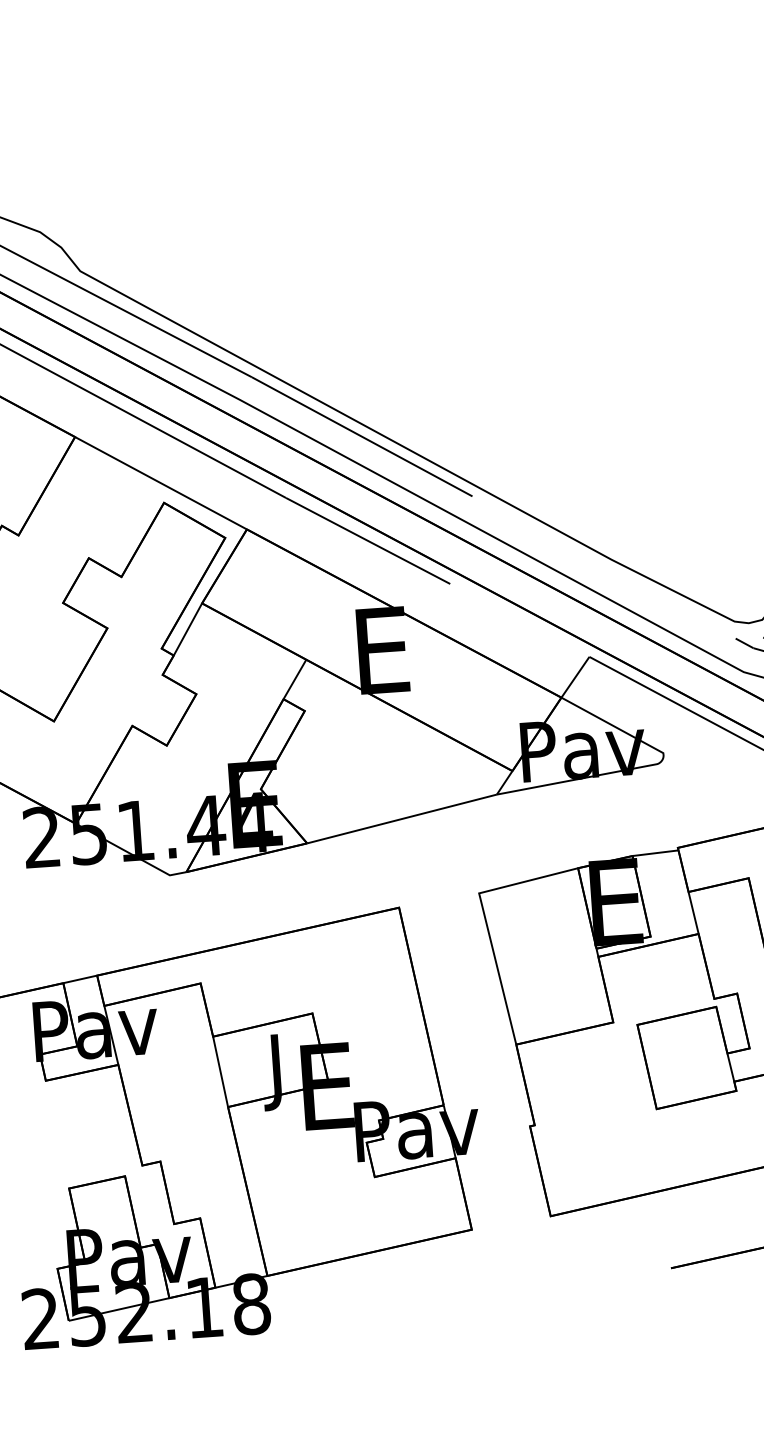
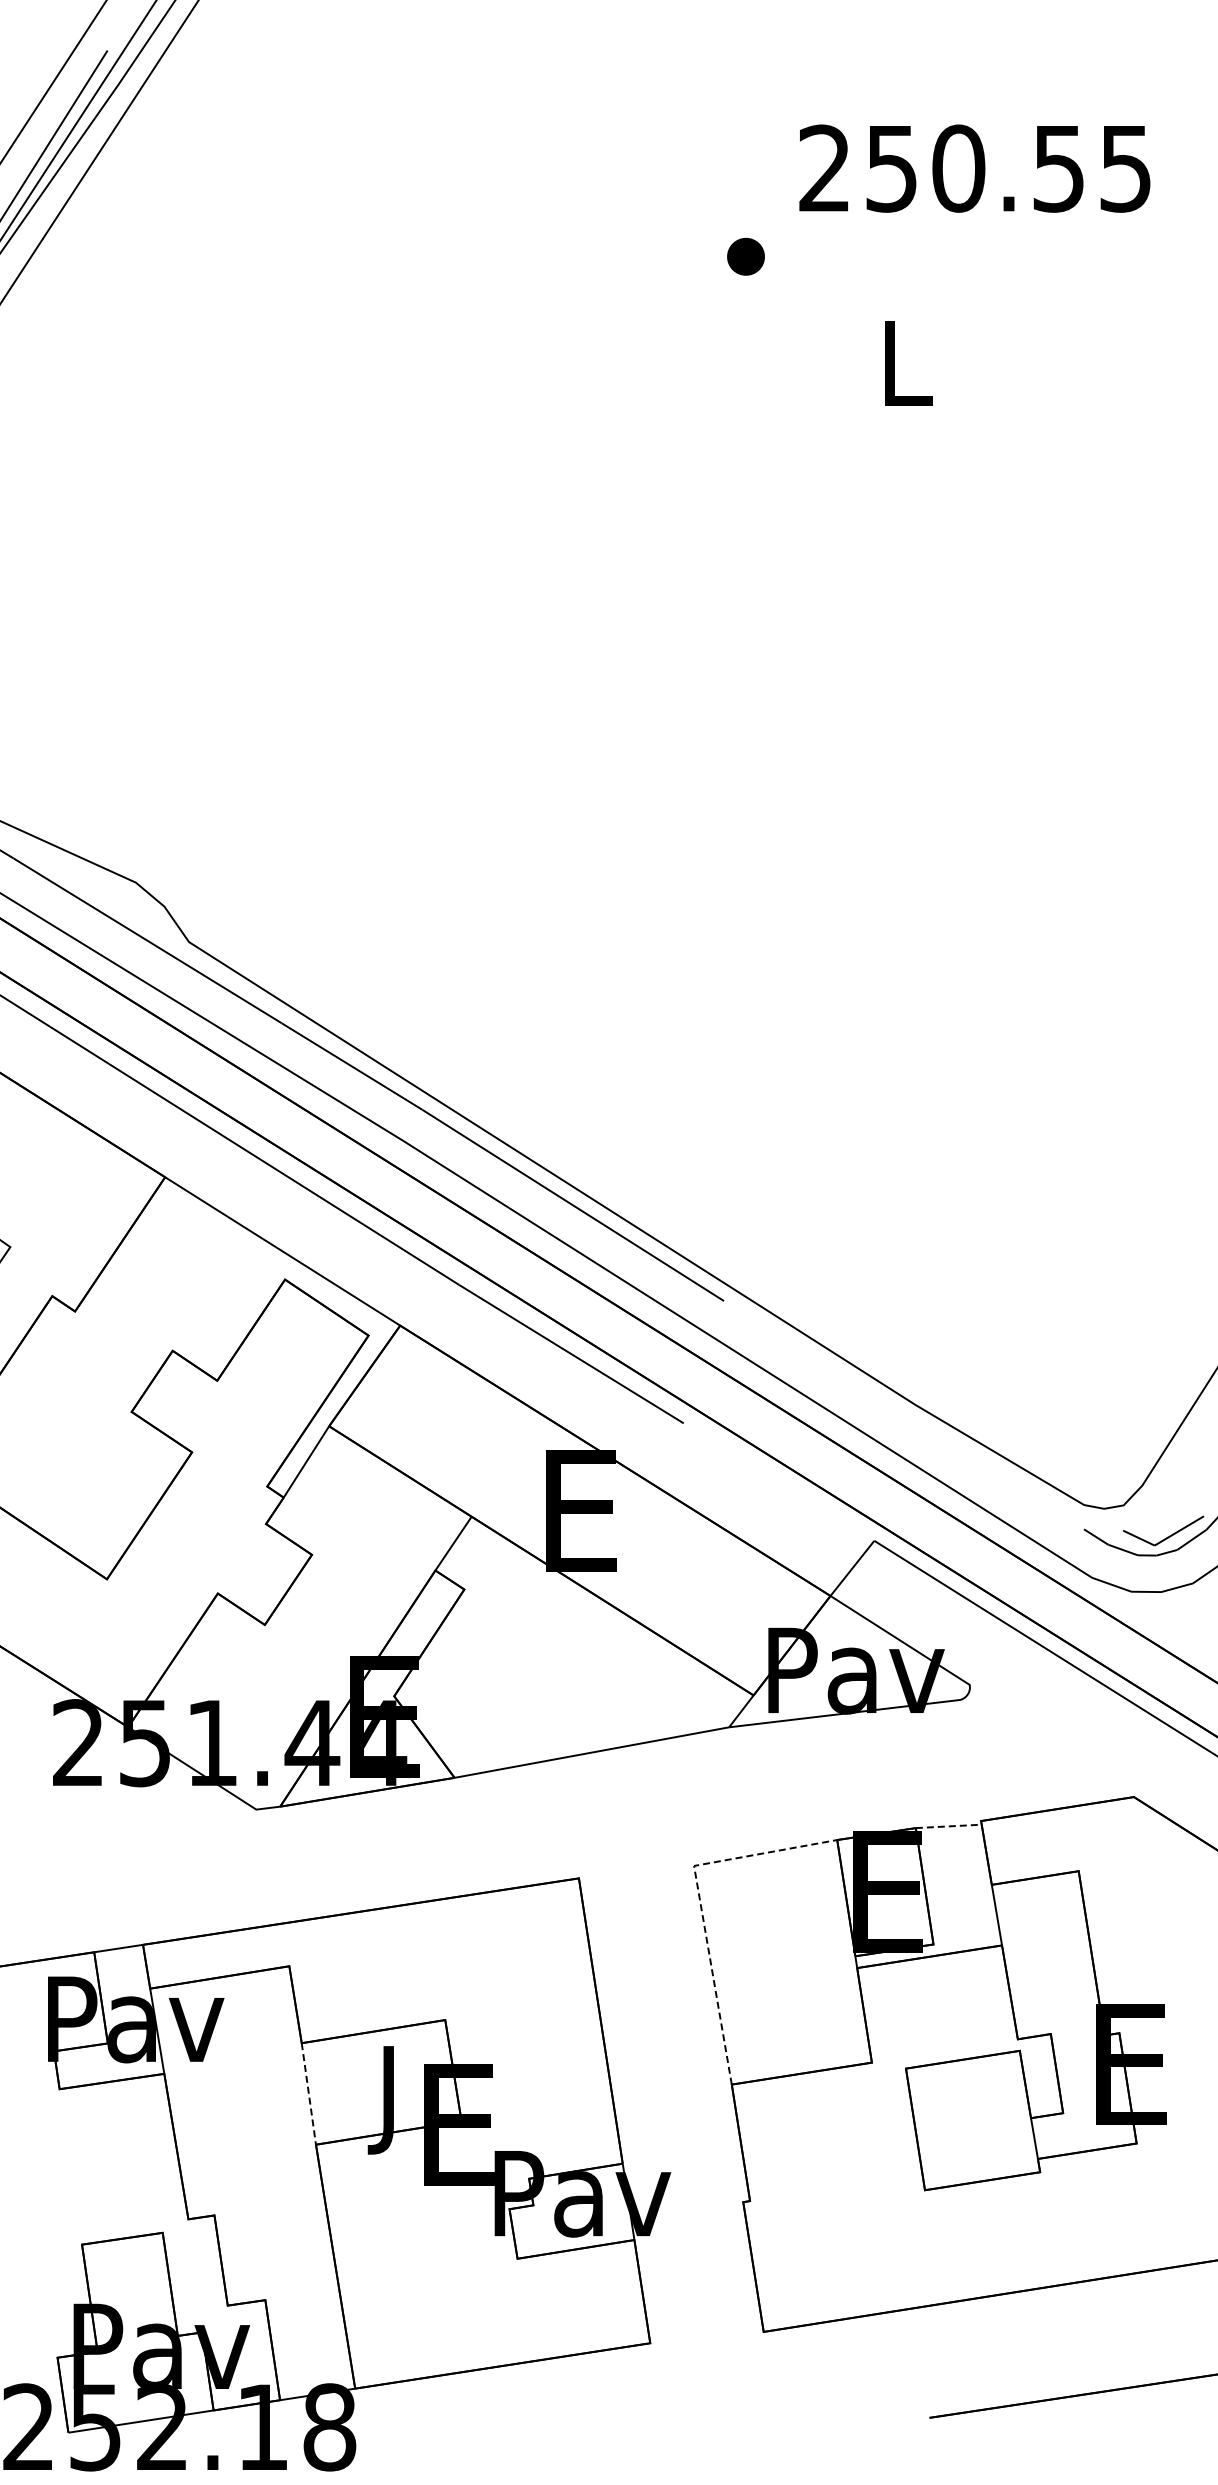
line: (655, 853) -> (948, 1826), solid -> dashed
line: (485, 918) -> (700, 1902), solid -> dashed
line: (220, 1072) -> (308, 2094), solid -> dashed

